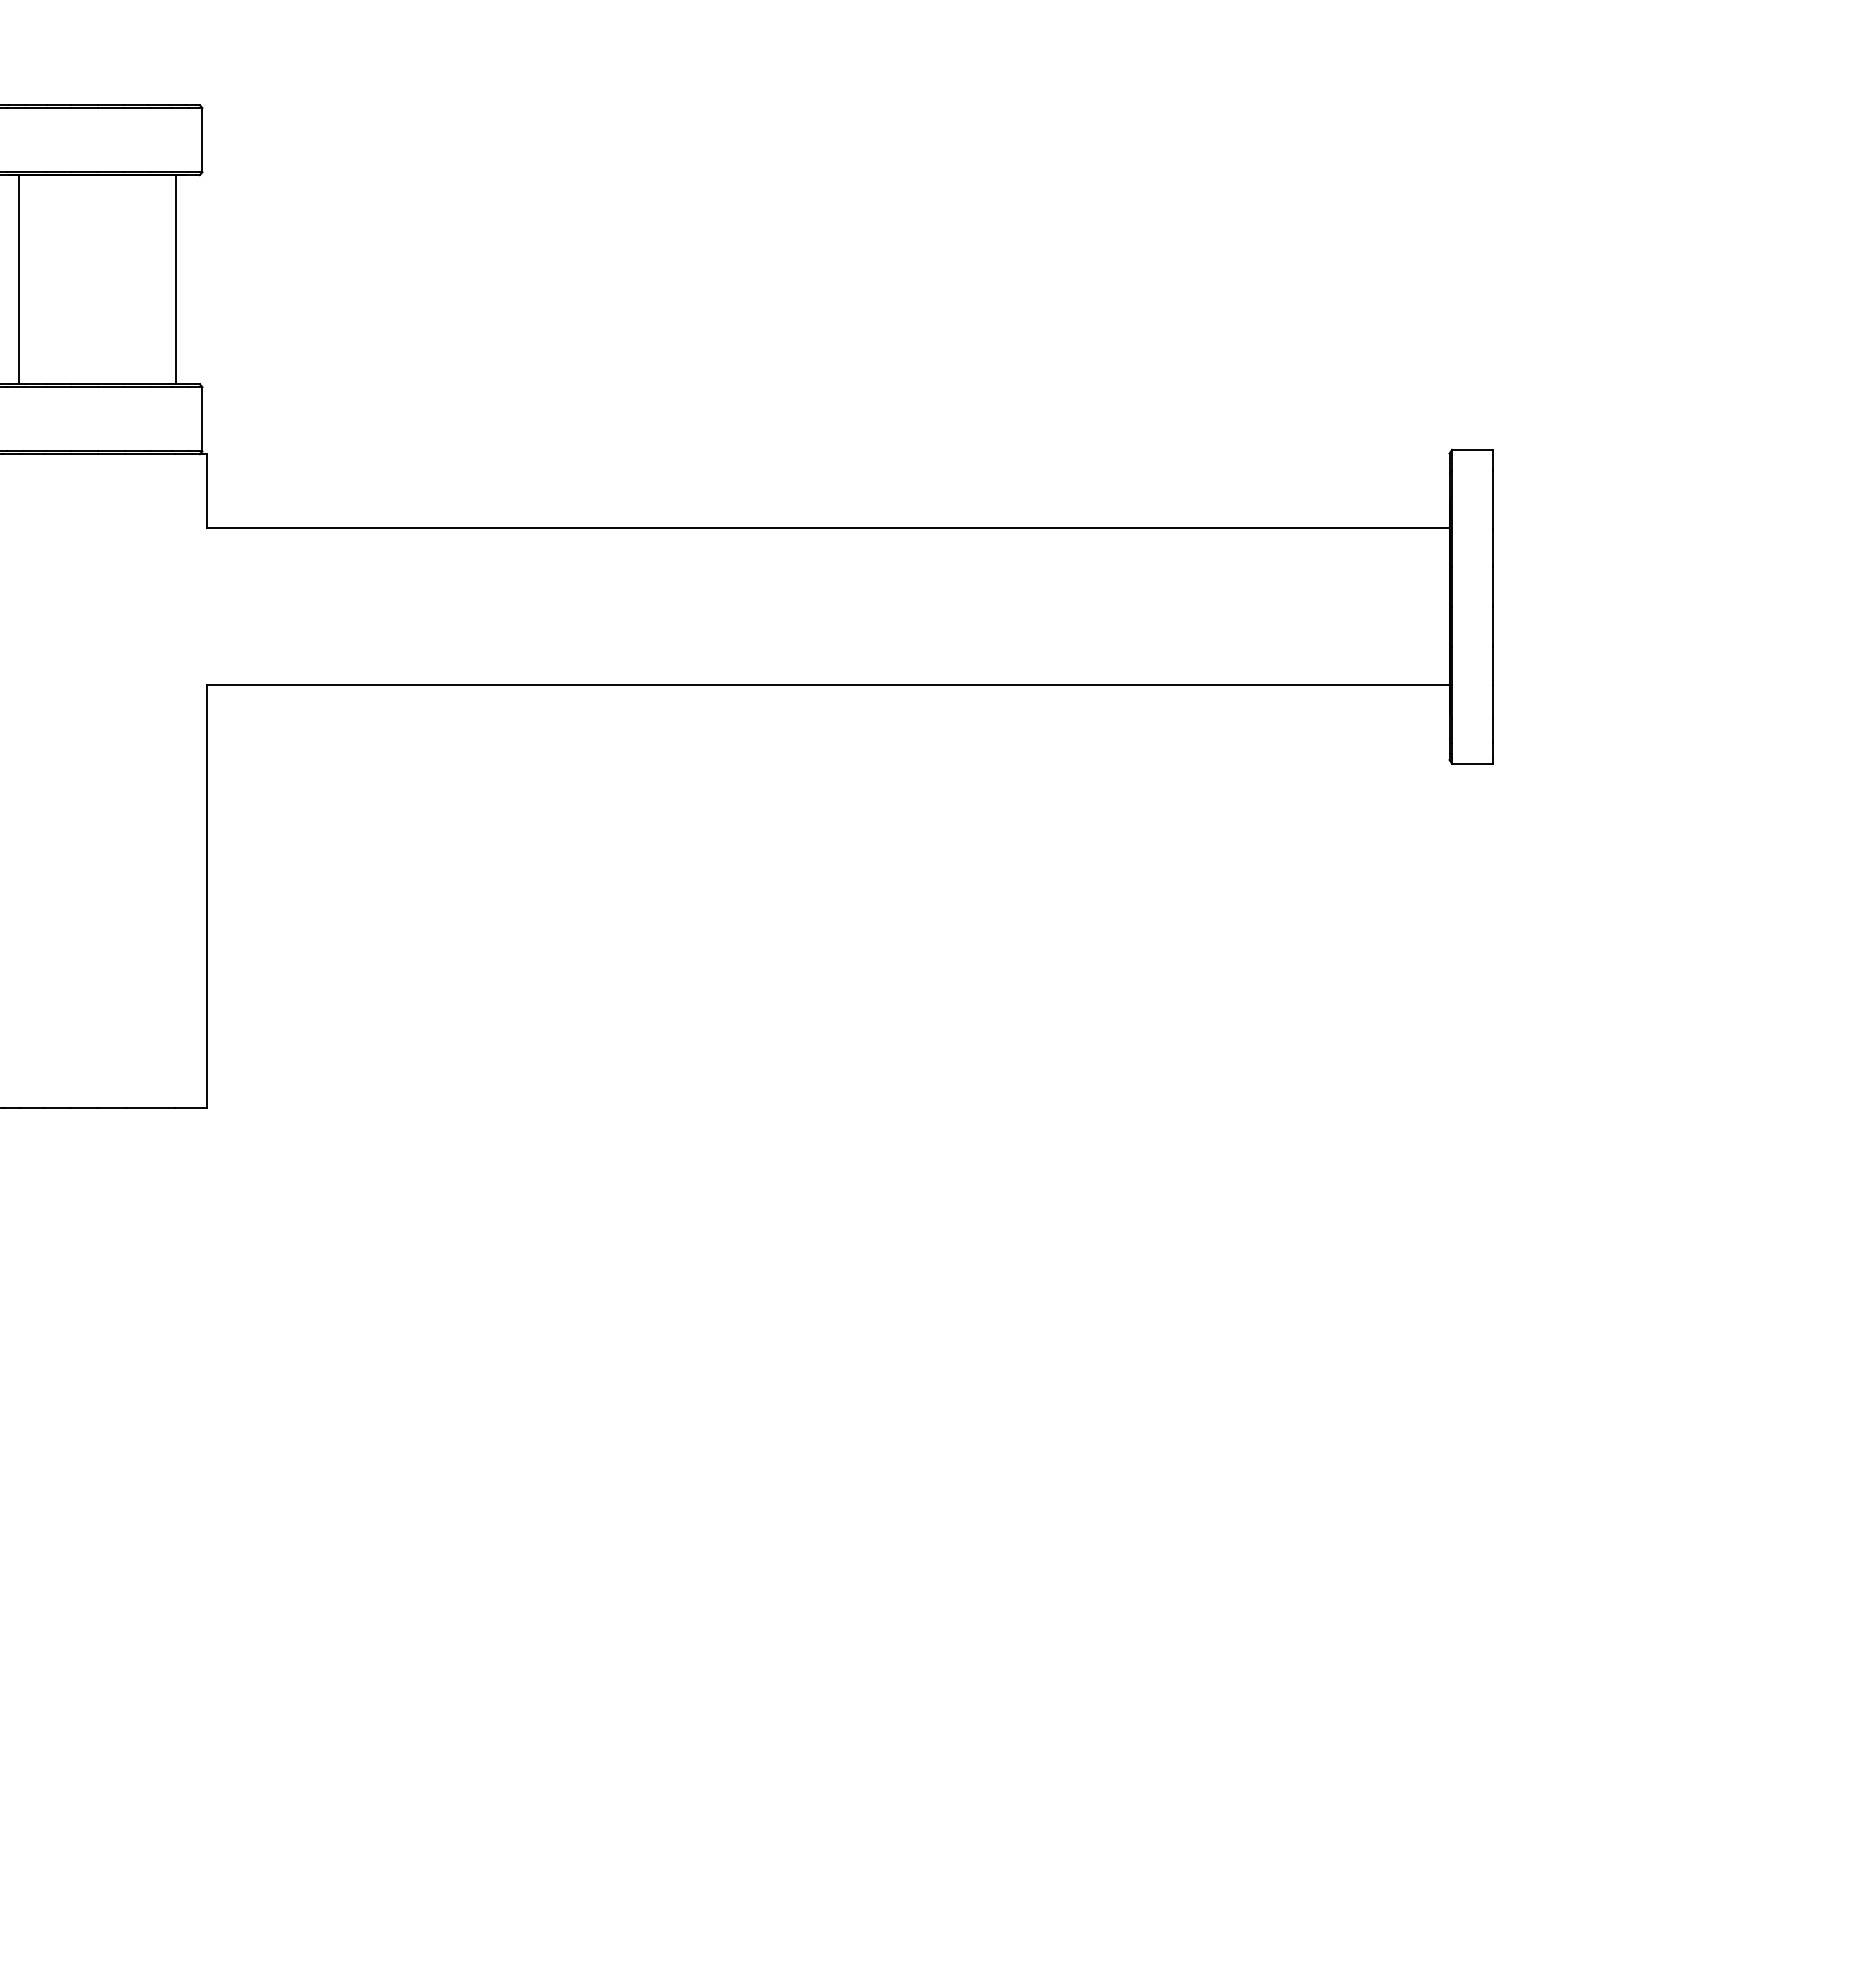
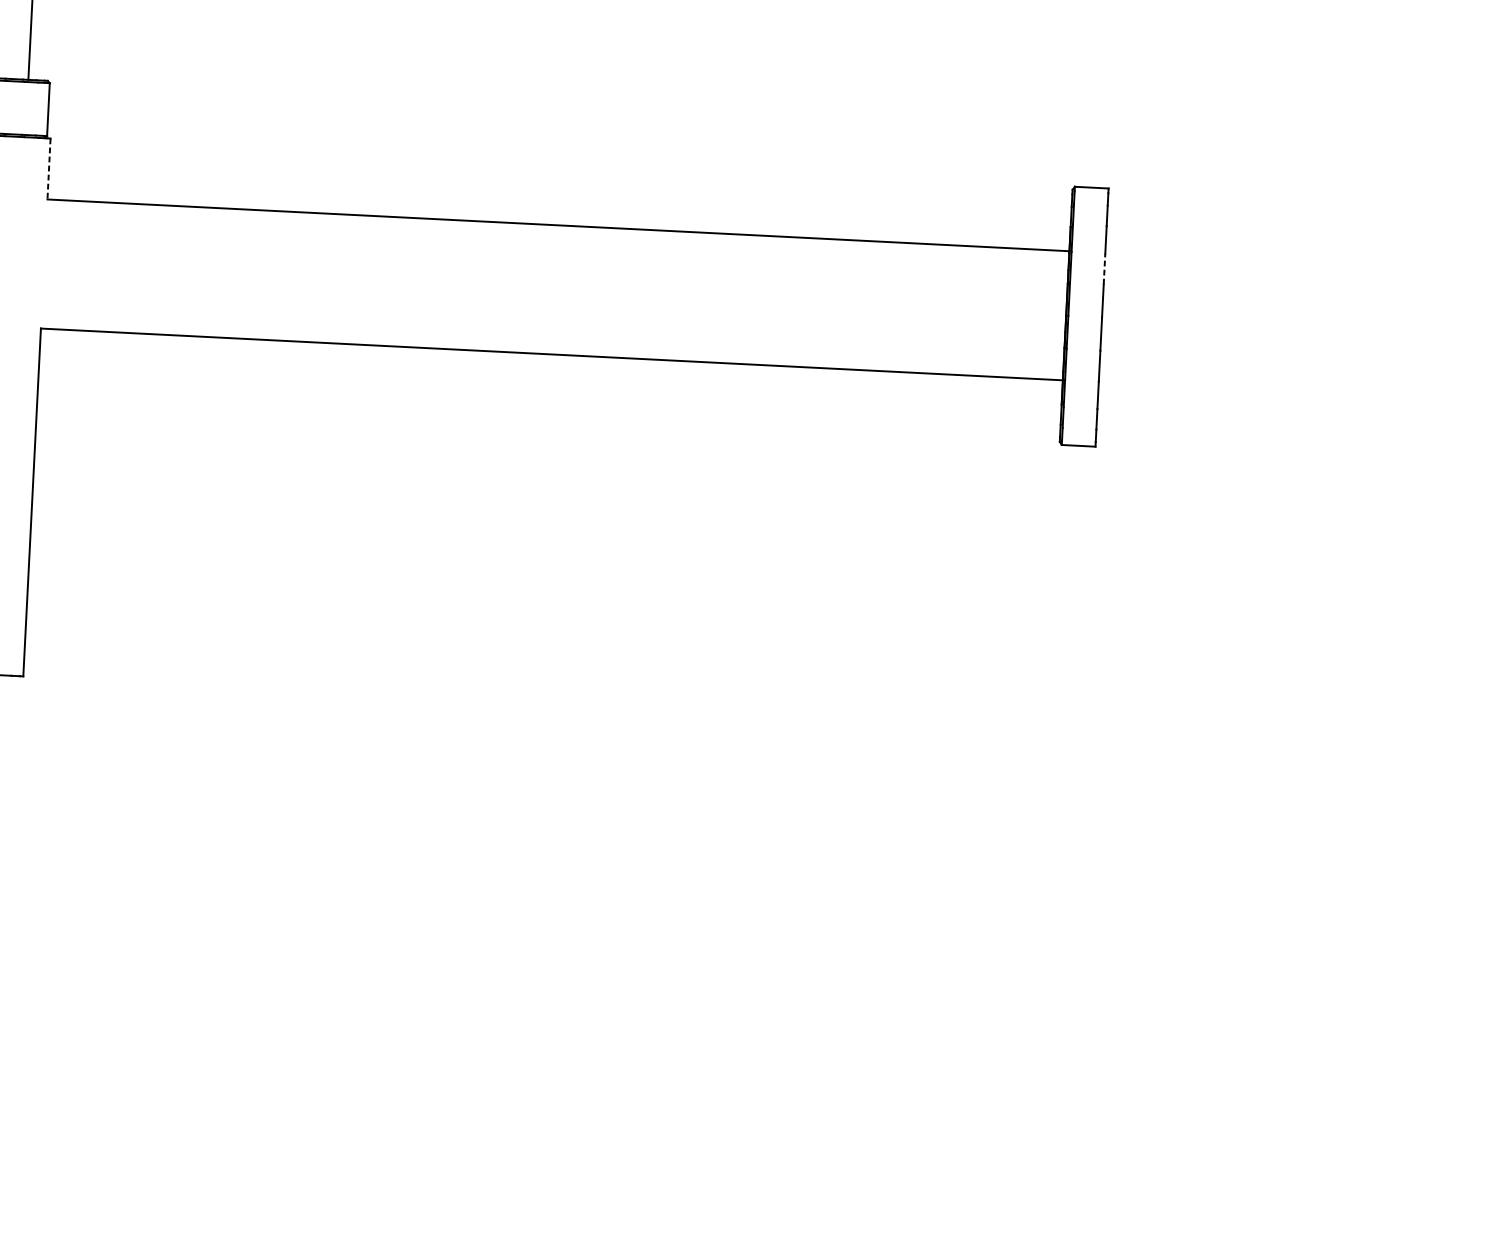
line: (206, 491) -> (48, 169), solid -> dashed
line: (1493, 547) -> (1104, 268), solid -> dashed

